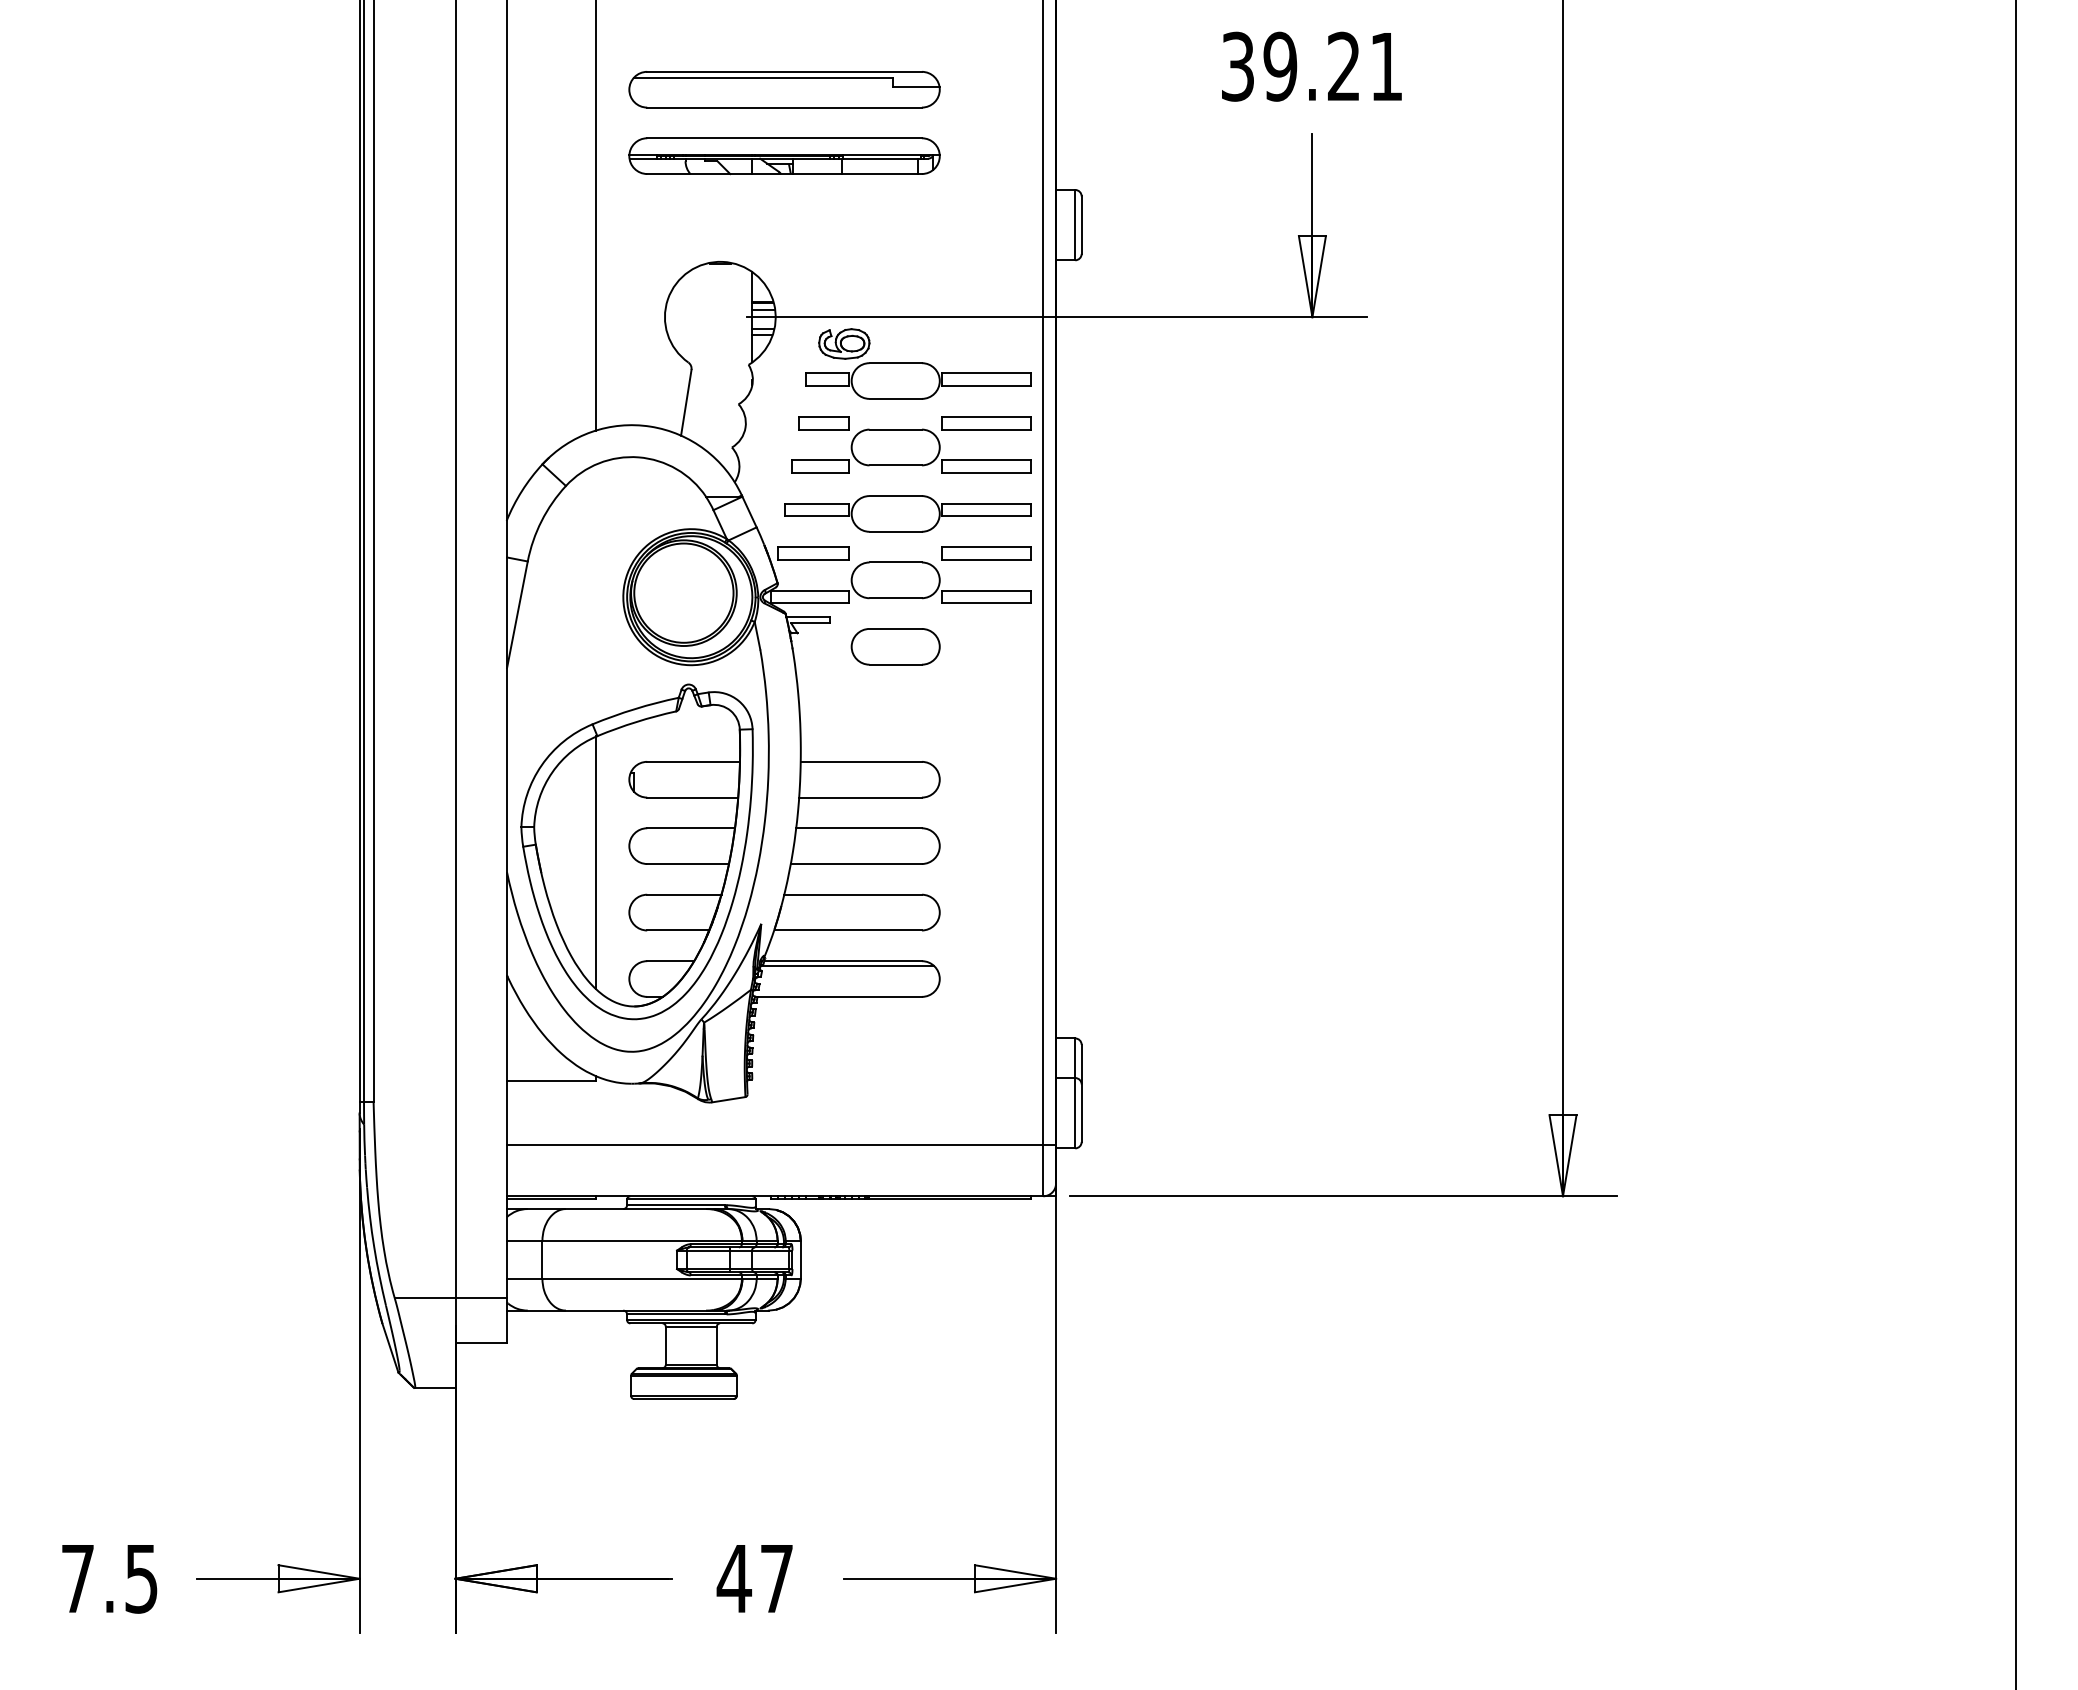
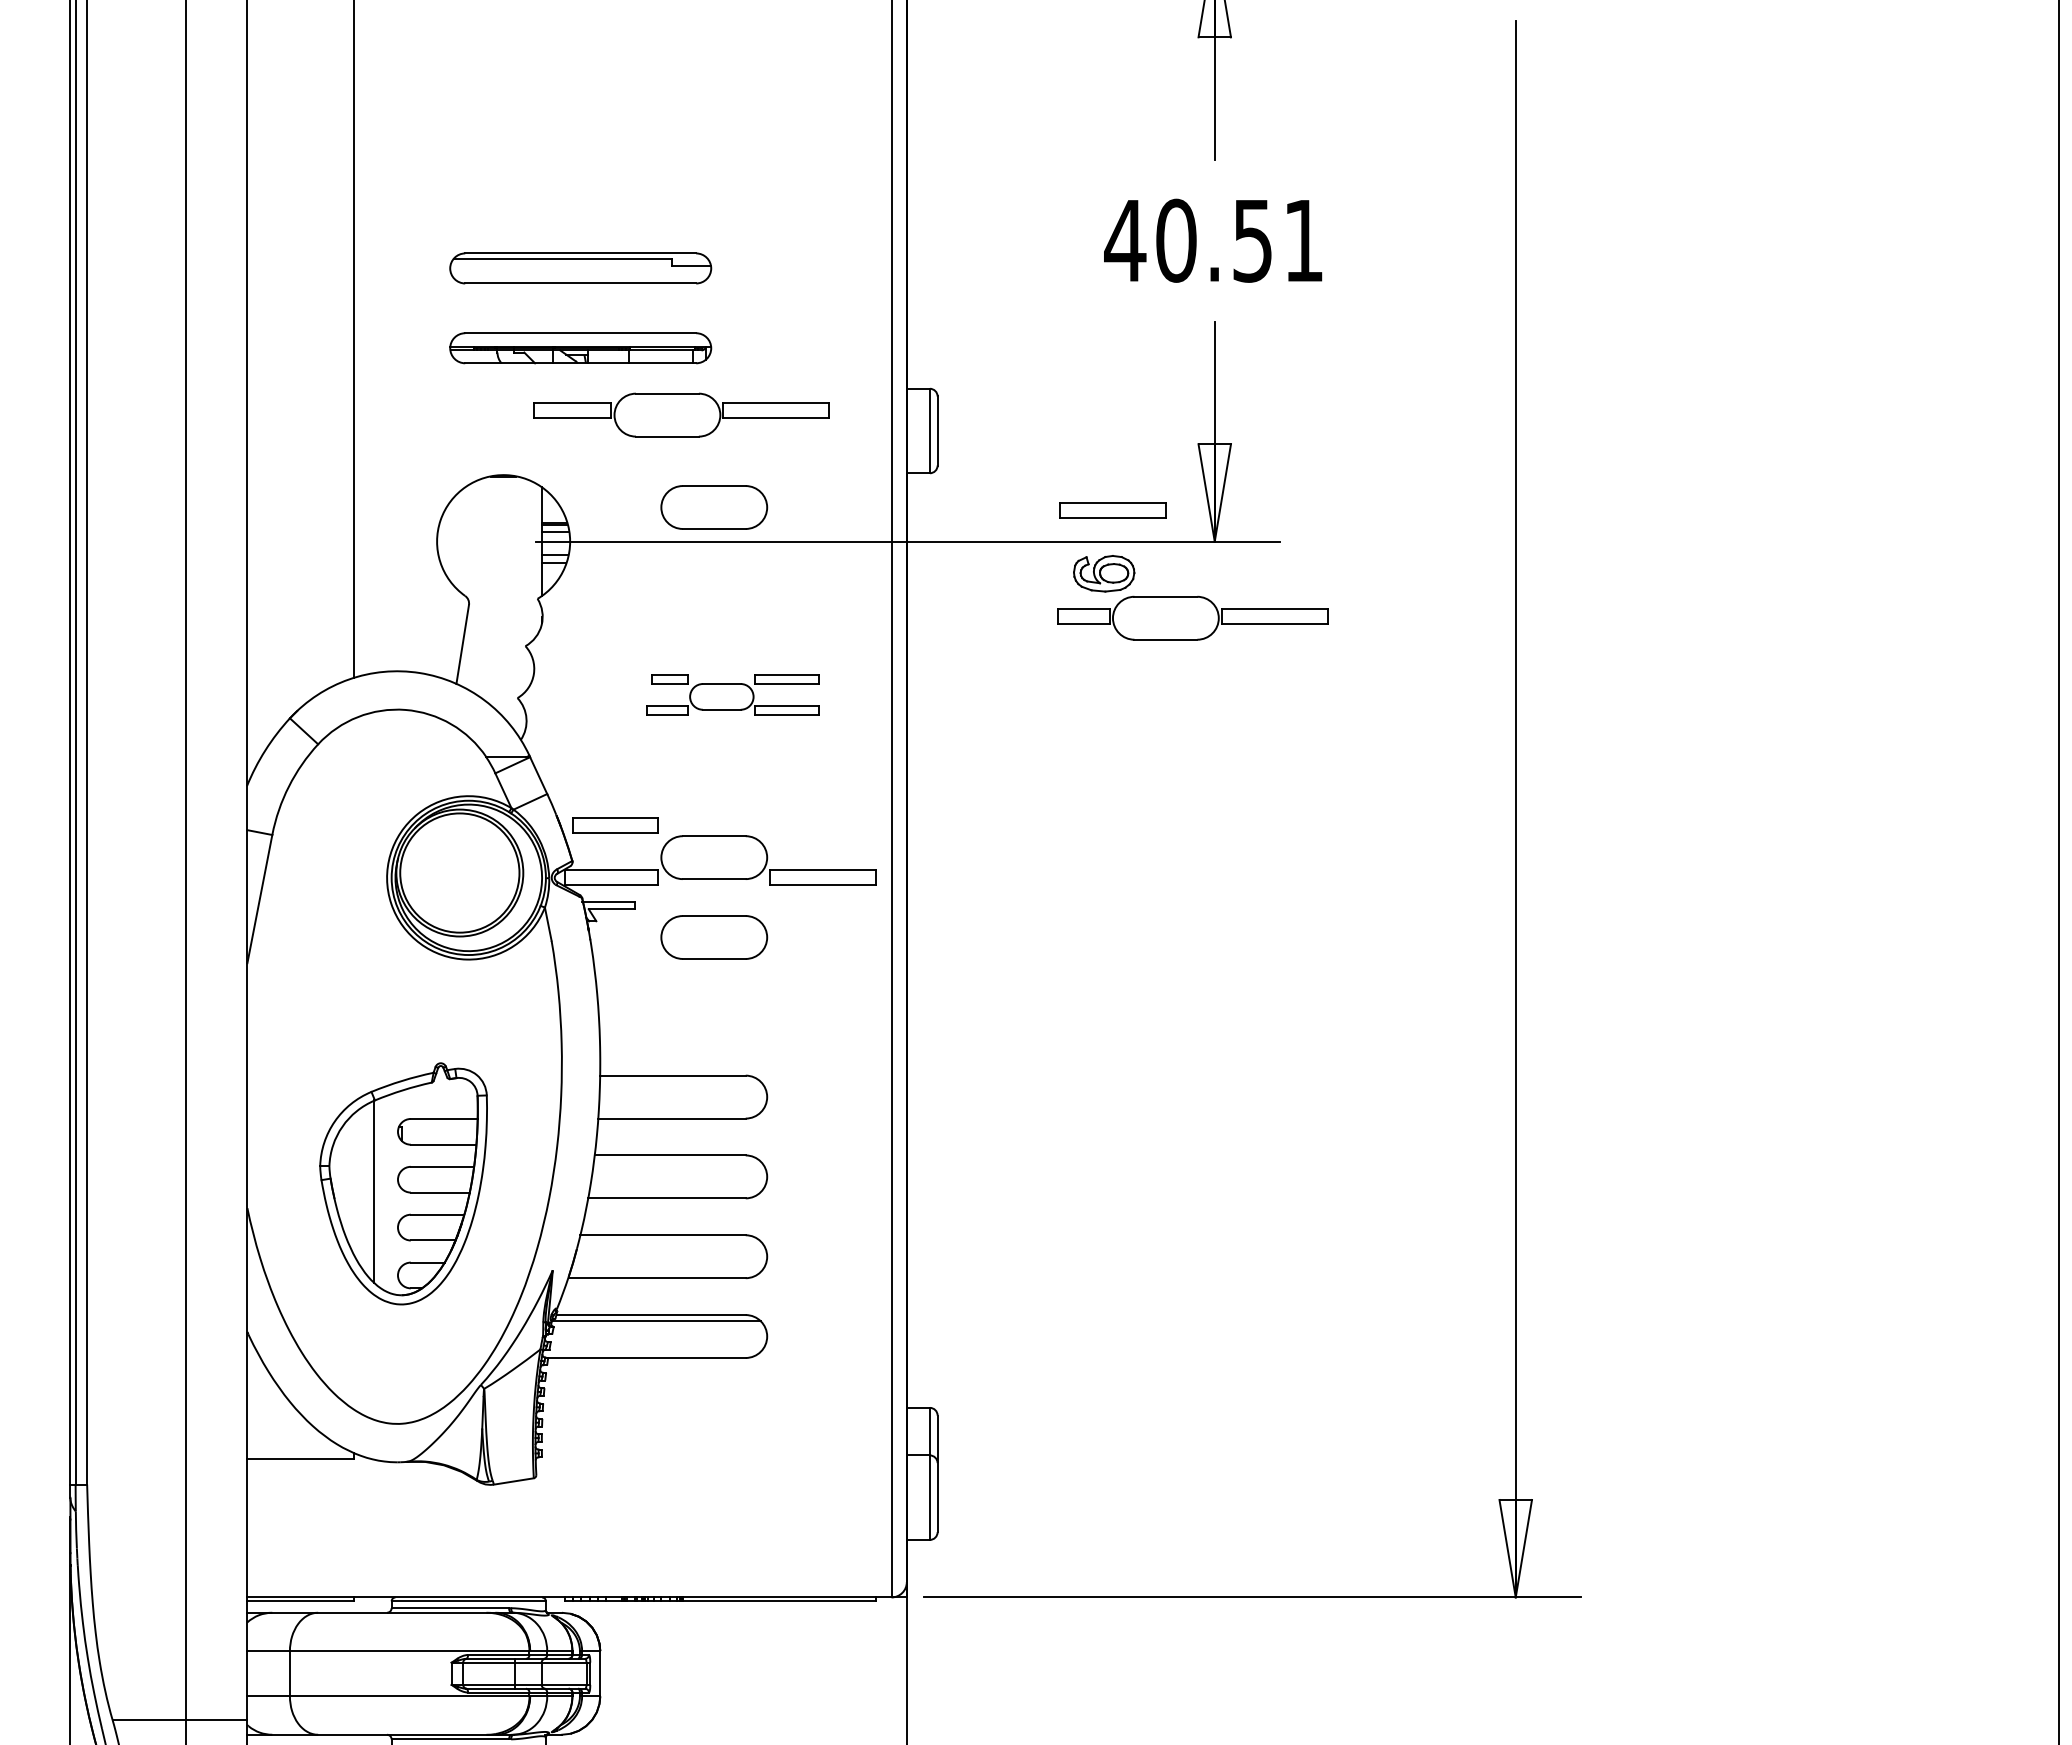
text: (1289, 66) -> (1187, 240), 39.21 -> 40.51
part: (784, 89) -> (580, 268), size x0.7
part: (784, 156) -> (580, 348), size x0.7
part: (895, 288) -> (713, 507), added
part: (918, 363) -> (1193, 597), moved
part: (911, 444) -> (733, 694), size x0.6
part: (907, 513) -> (681, 414), moved
part: (986, 553) -> (1112, 510), moved
part: (636, 851) -> (402, 1183), size x0.6
line: (781, 1145) -> (577, 1536), removed

